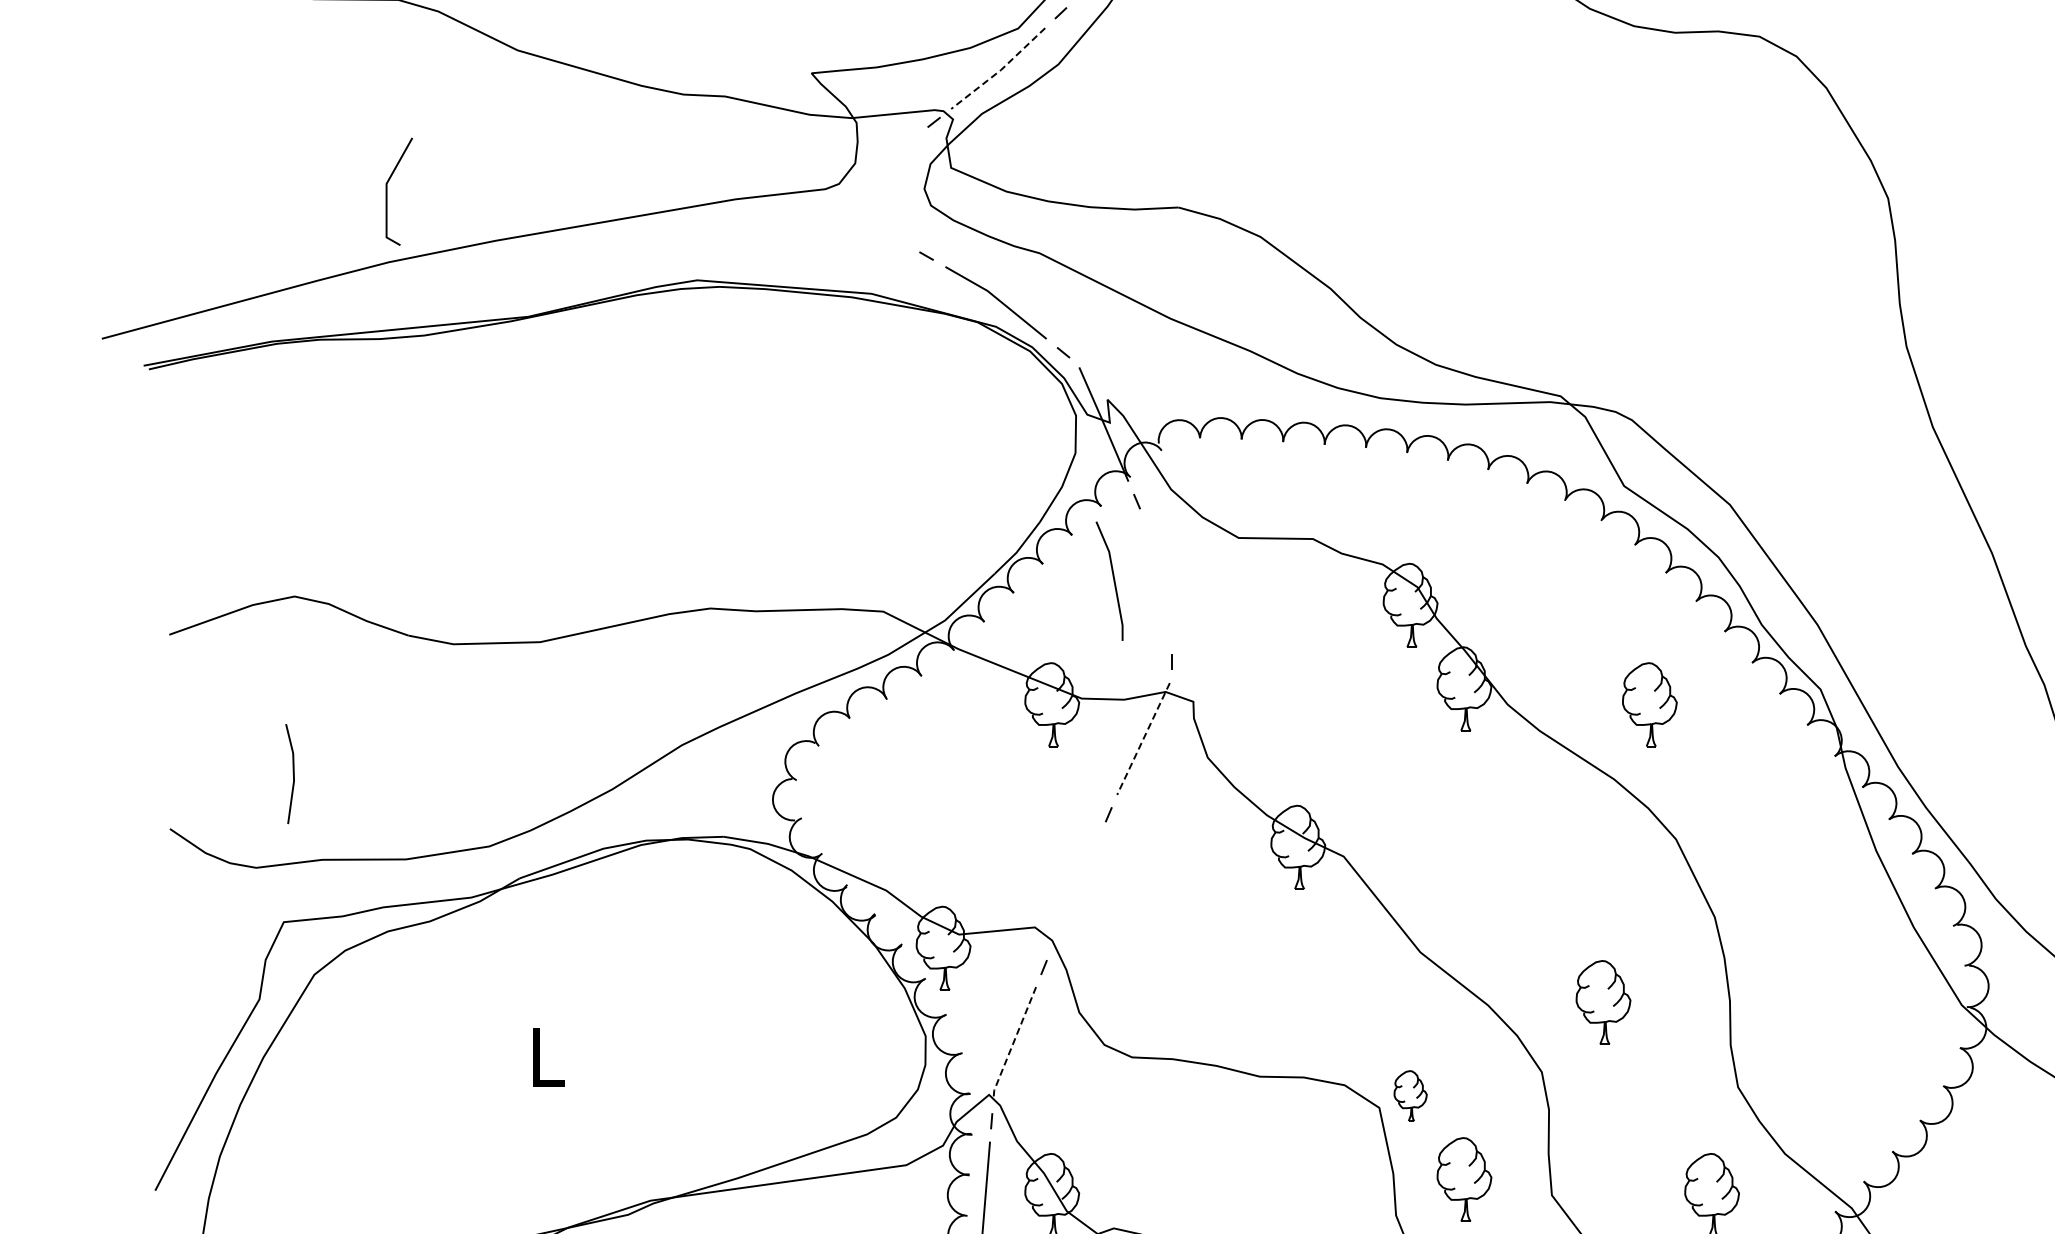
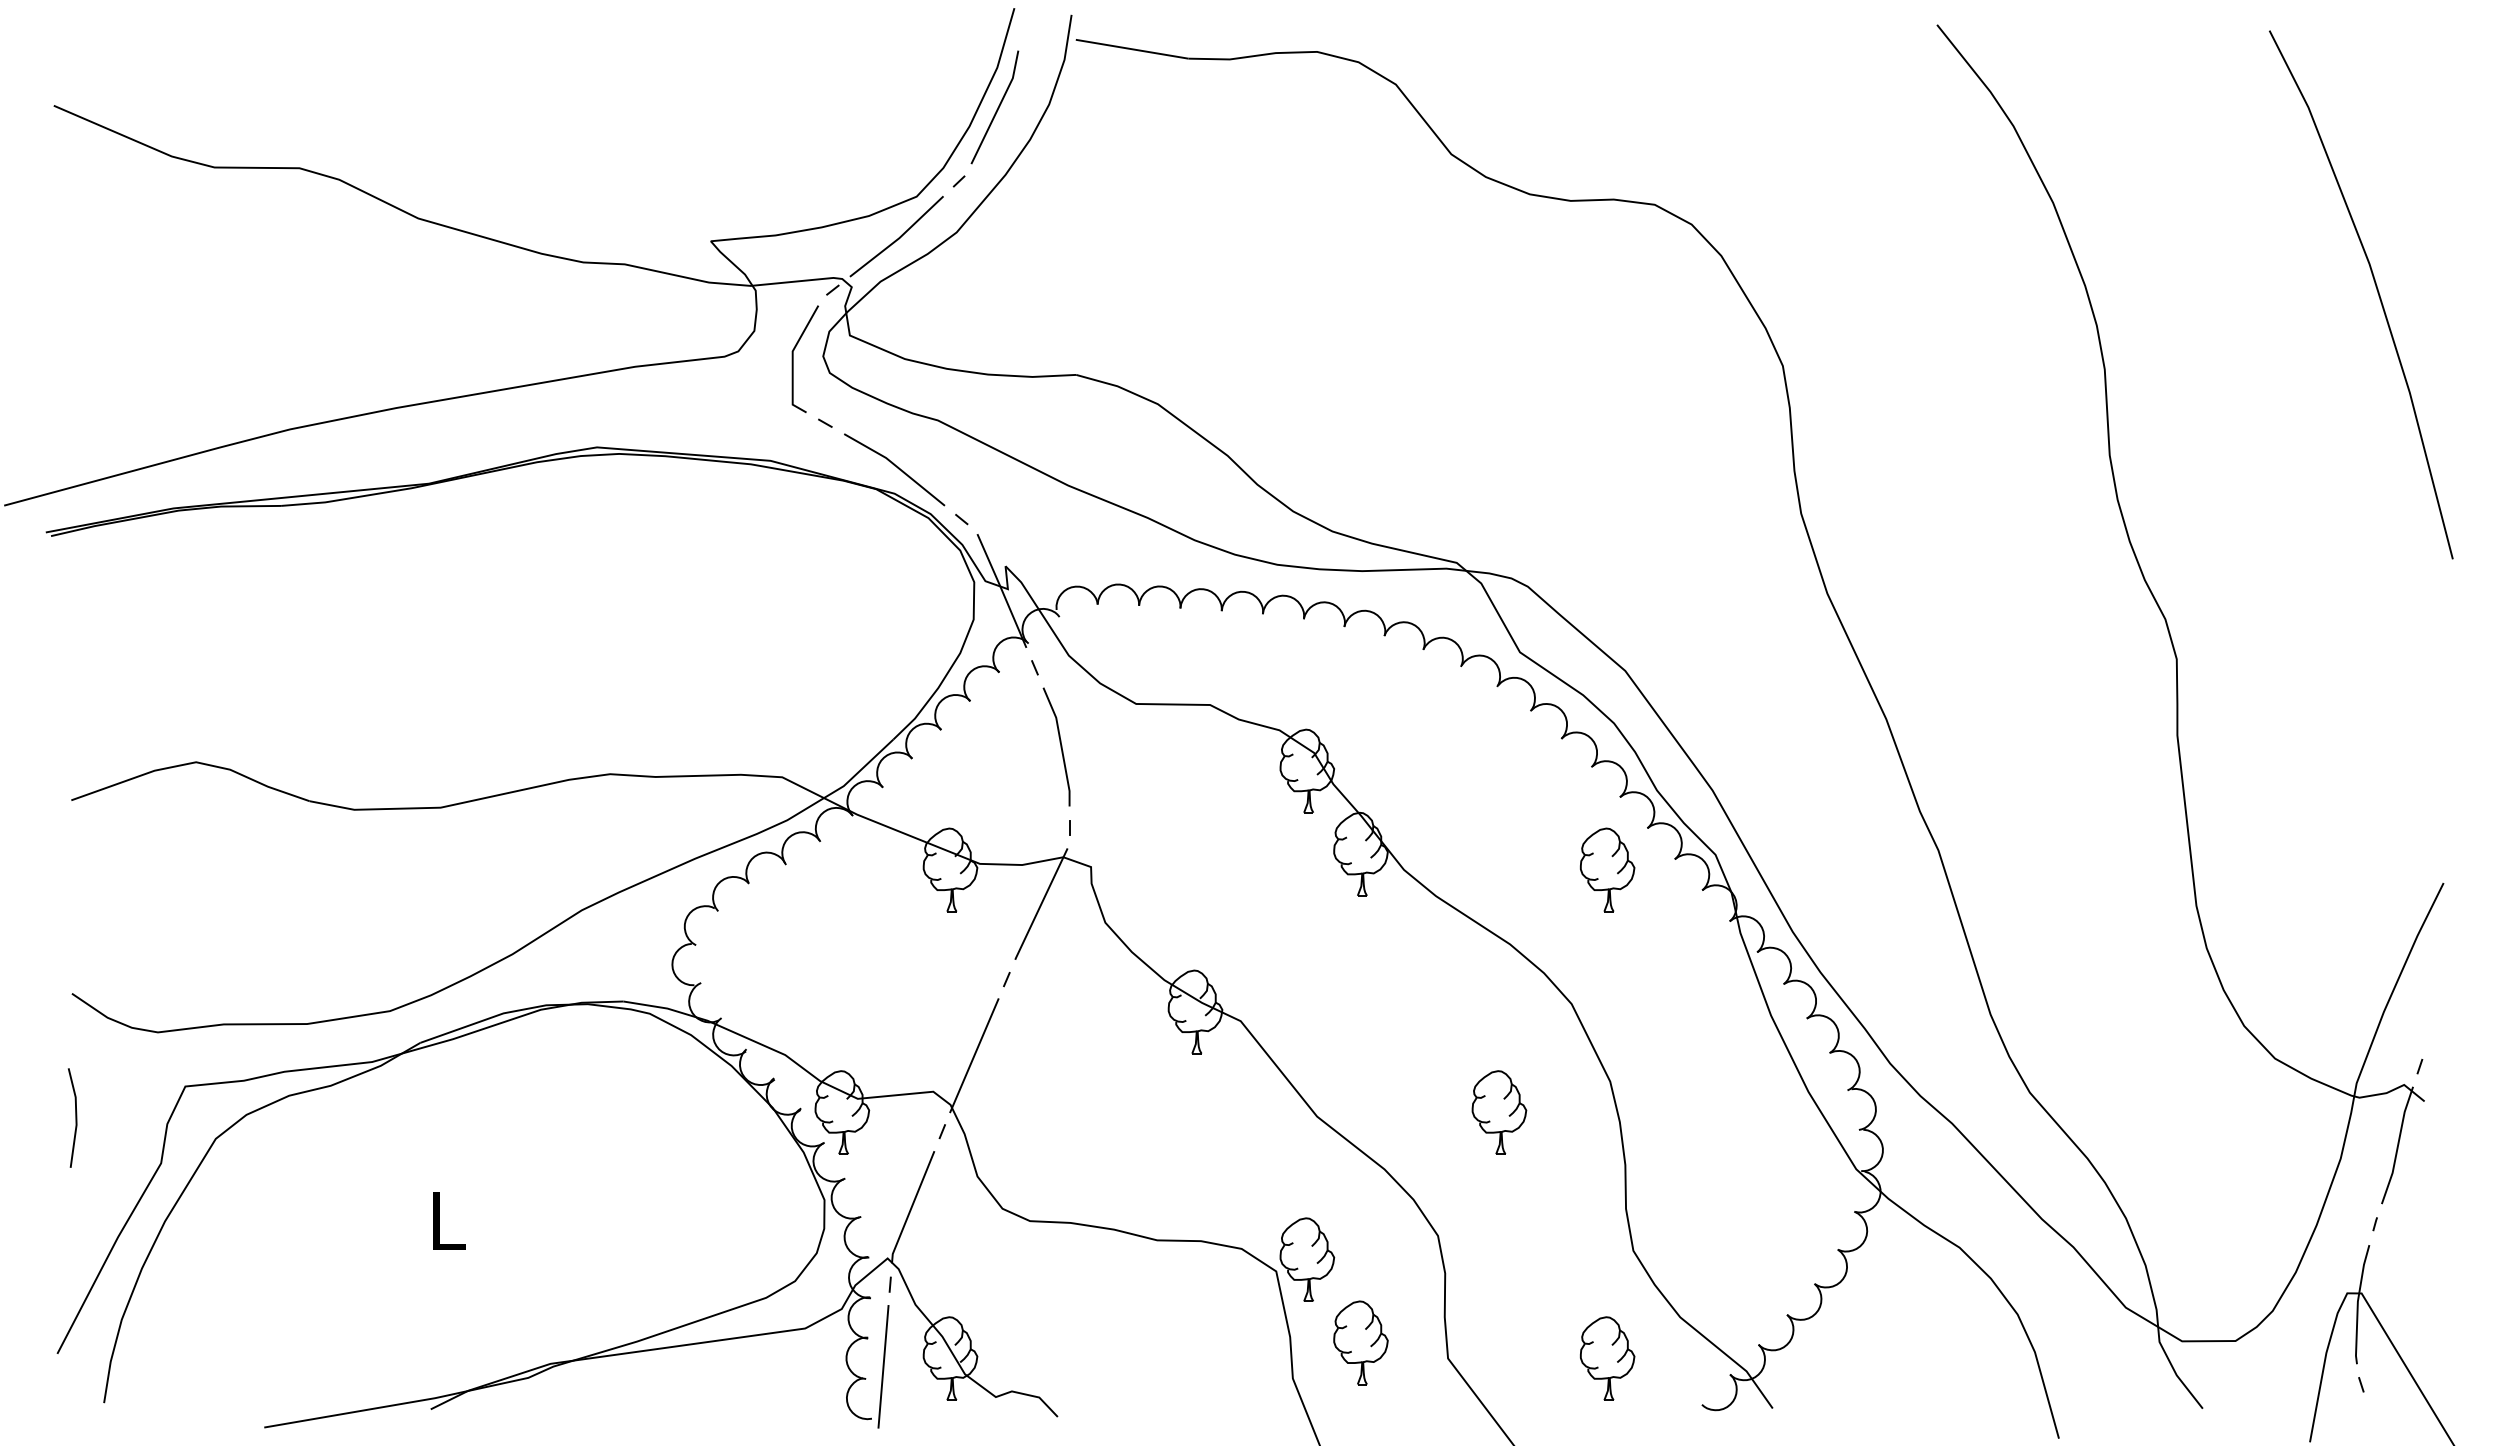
line: (1000, 70) -> (898, 238), dashed -> solid
line: (387, 191) -> (793, 358), moved
line: (1113, 580) -> (1060, 746), moved
part: (1649, 704) -> (1607, 869), moved
line: (1142, 740) -> (1040, 905), dashed -> solid
line: (292, 773) -> (75, 1117), moved
line: (1076, 891) -> (974, 1055), added
part: (1603, 1002) -> (1499, 1112), moved
line: (1013, 1043) -> (911, 1207), dashed -> solid
part: (1410, 1095) -> (1307, 1259), size x1.67

